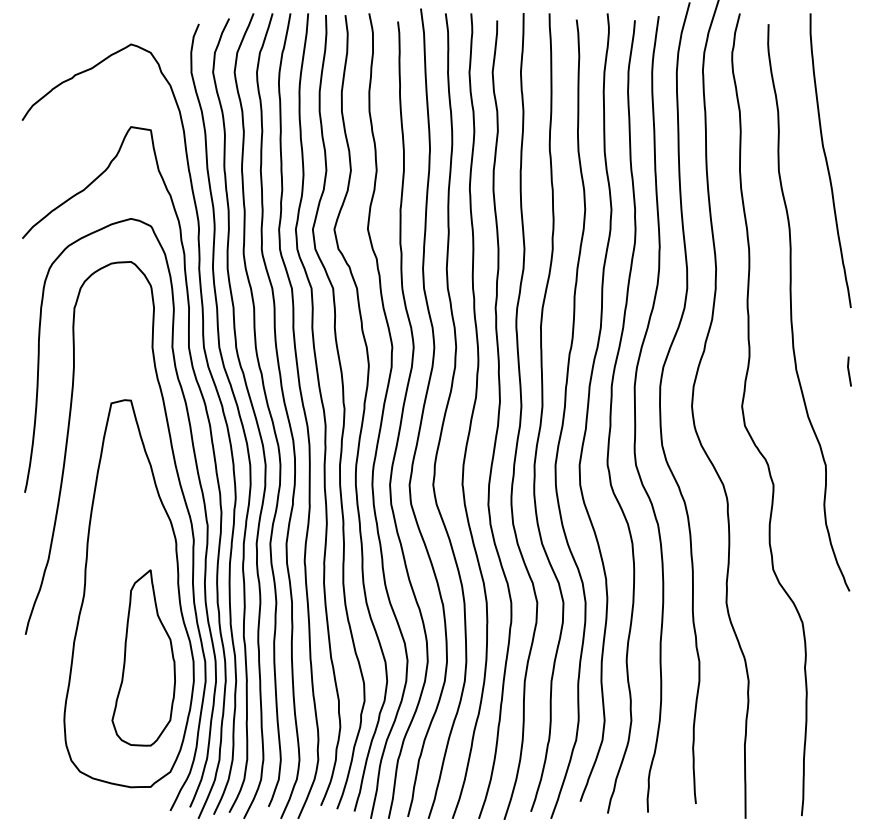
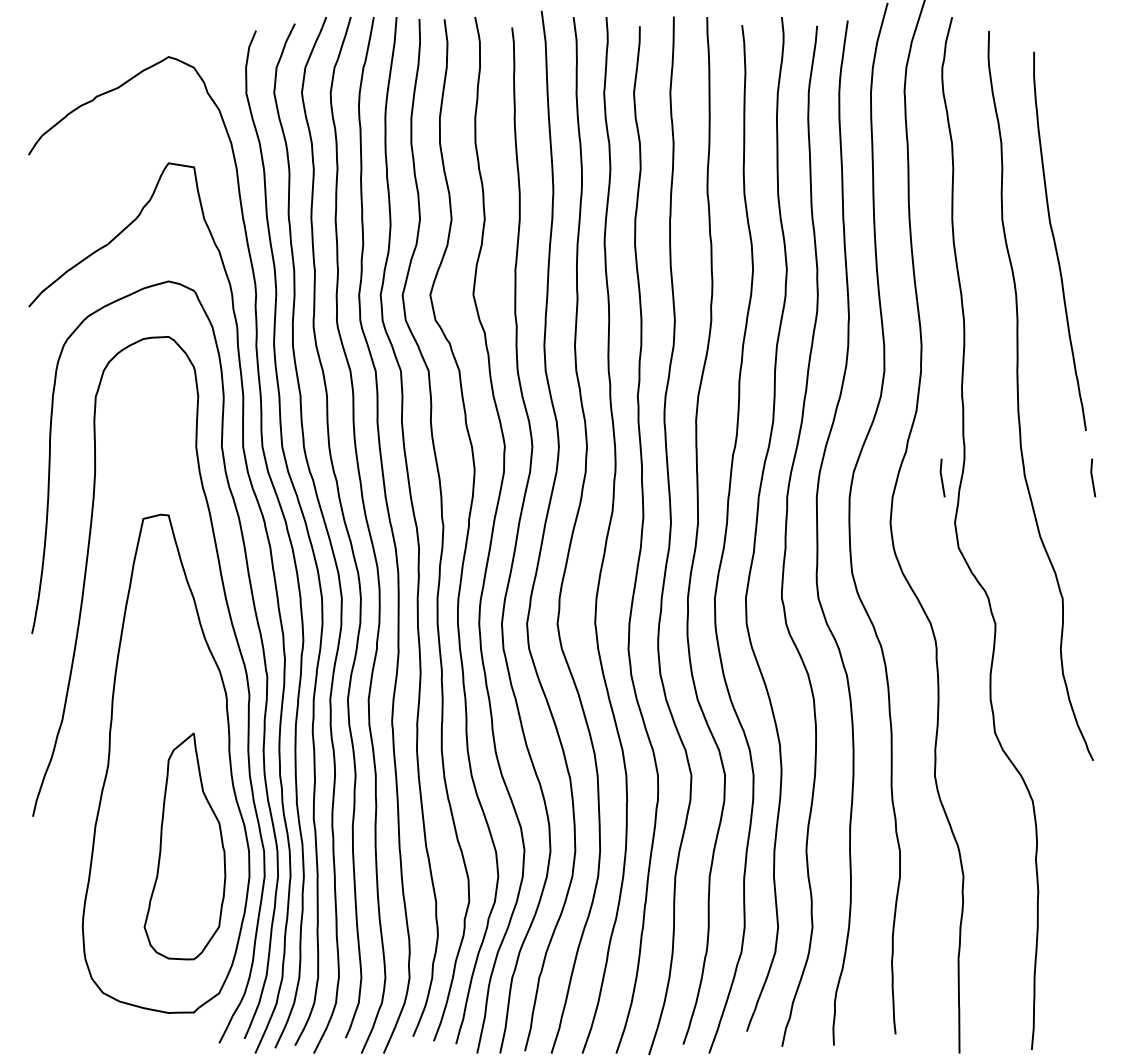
curve: (827, 160) -> (1055, 241), moved
line: (732, 371) -> (942, 477), added

